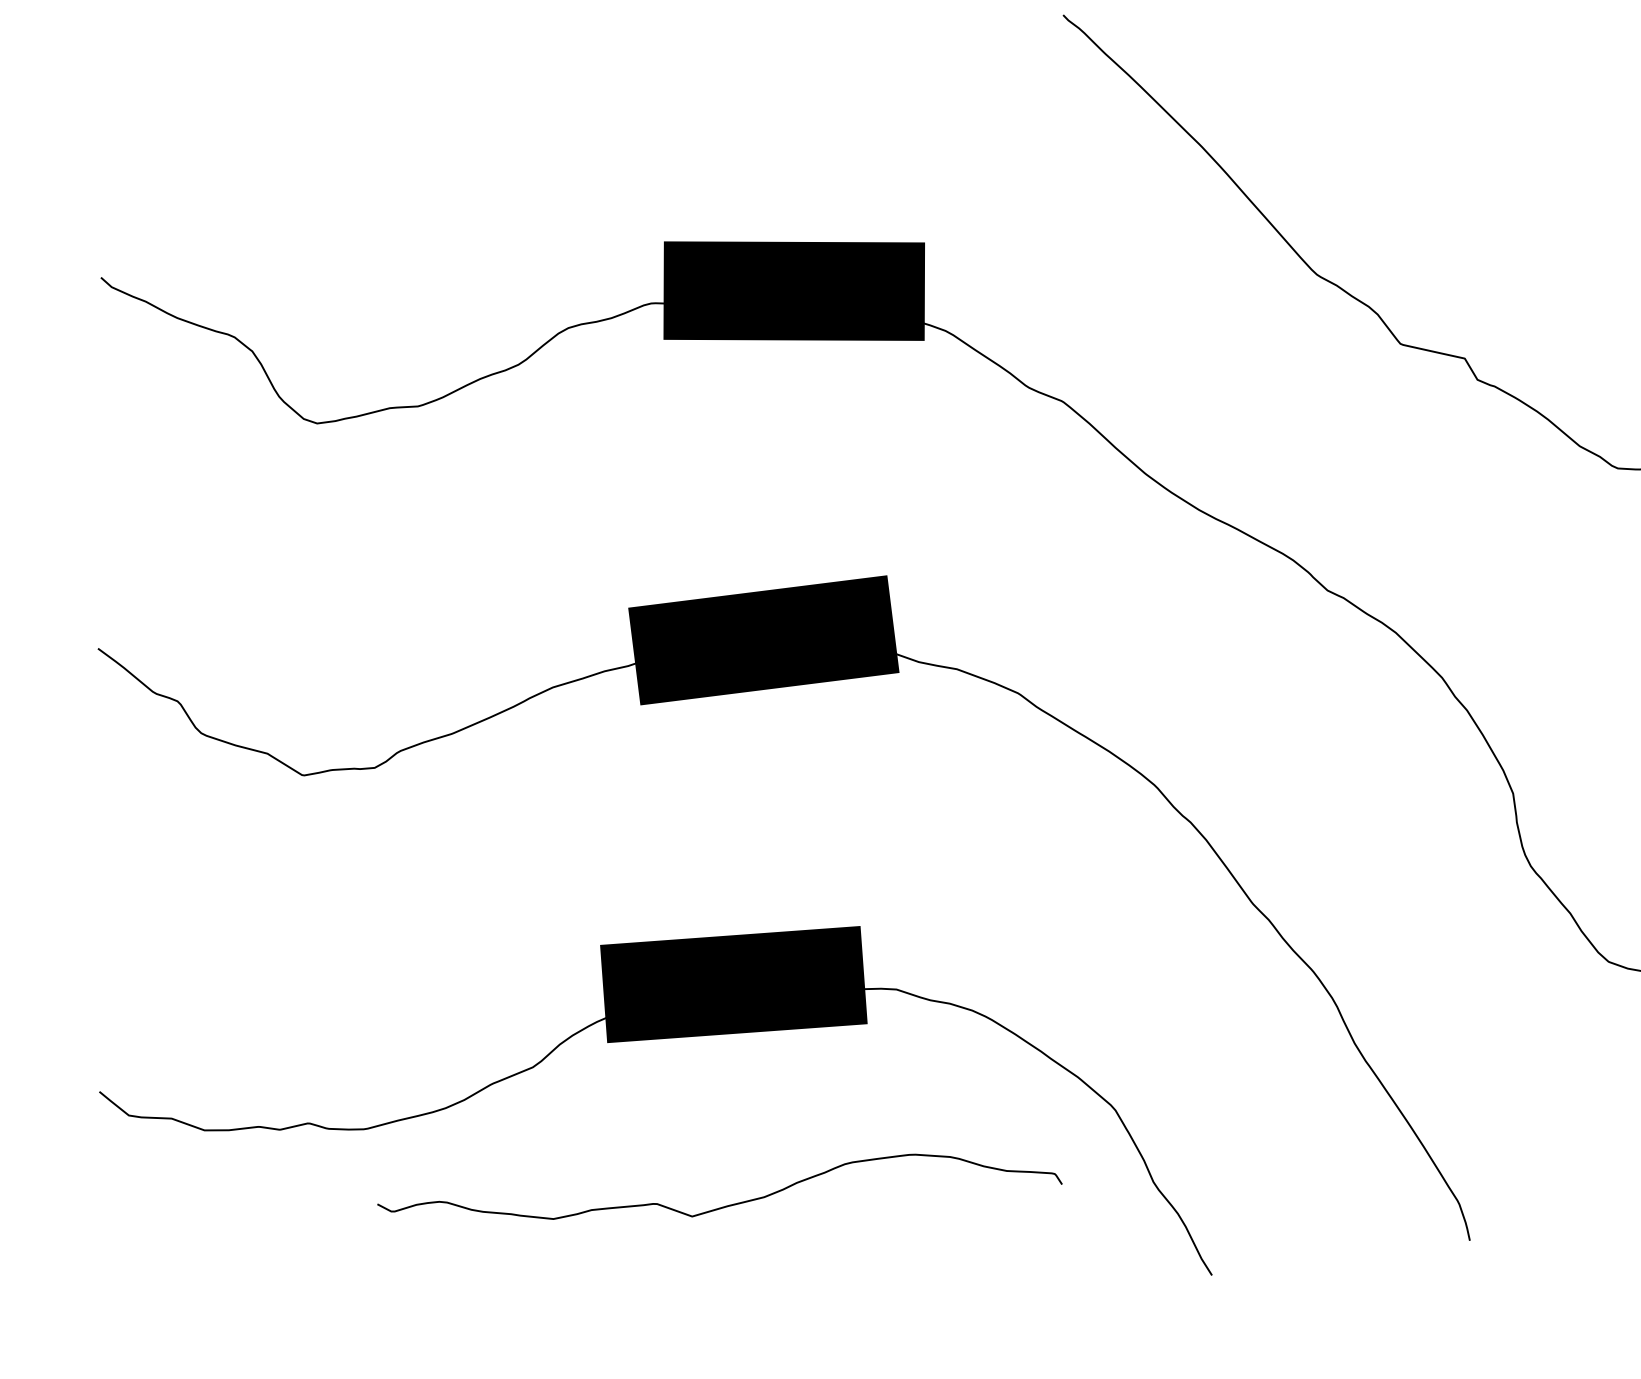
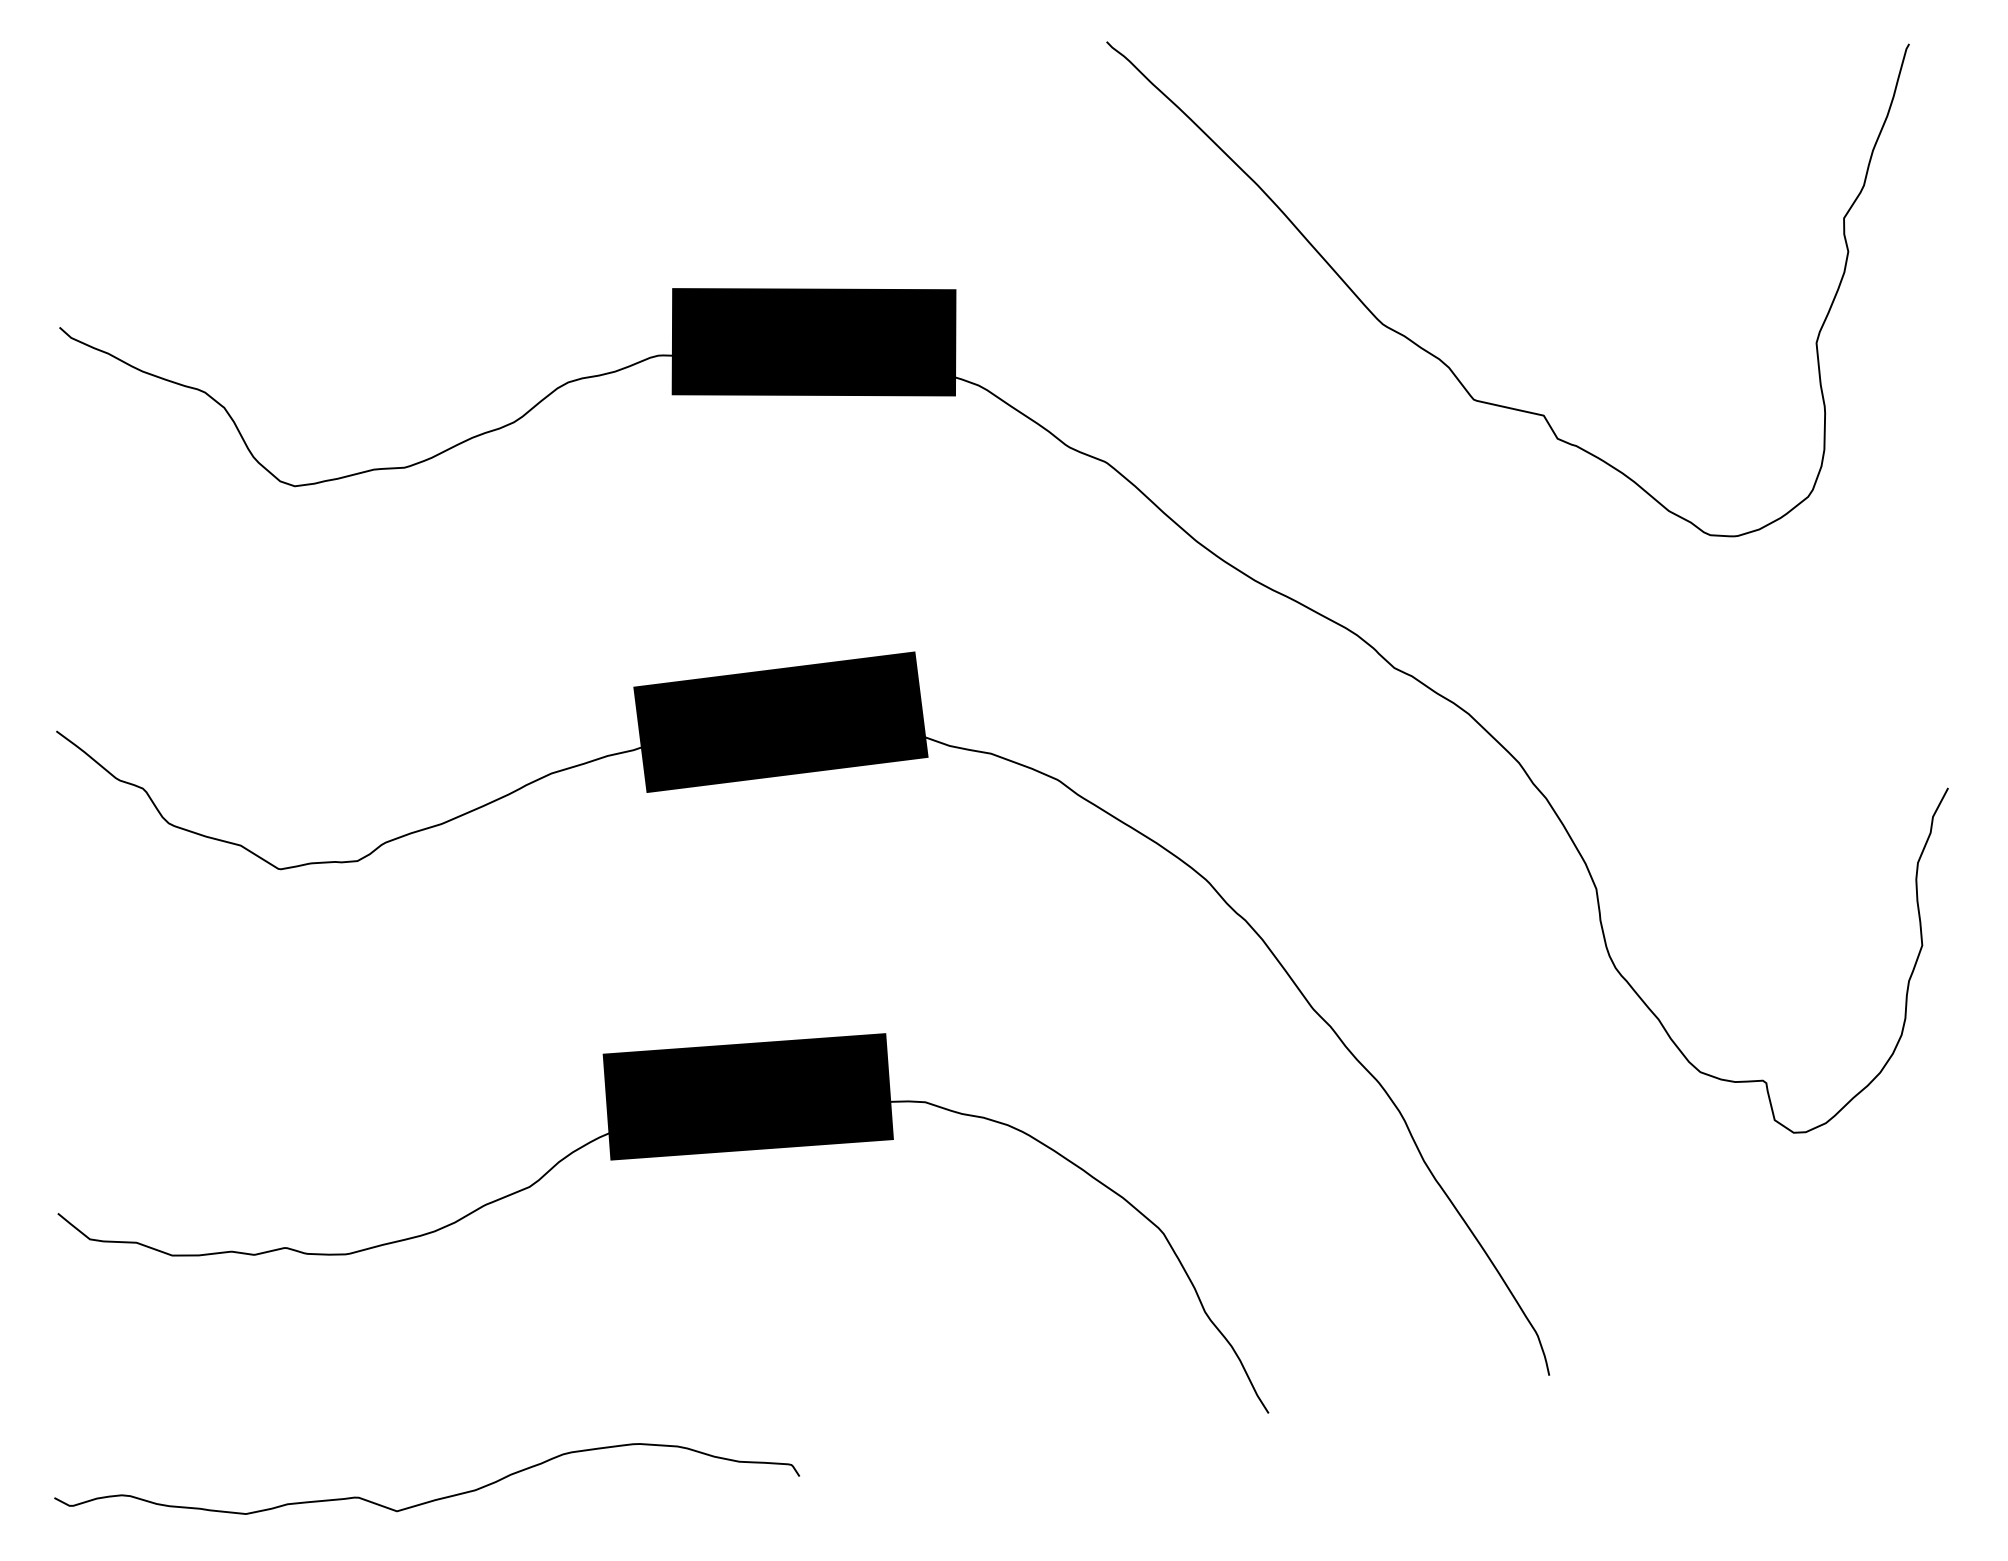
curve: (725, 1205) -> (433, 1499), moved

